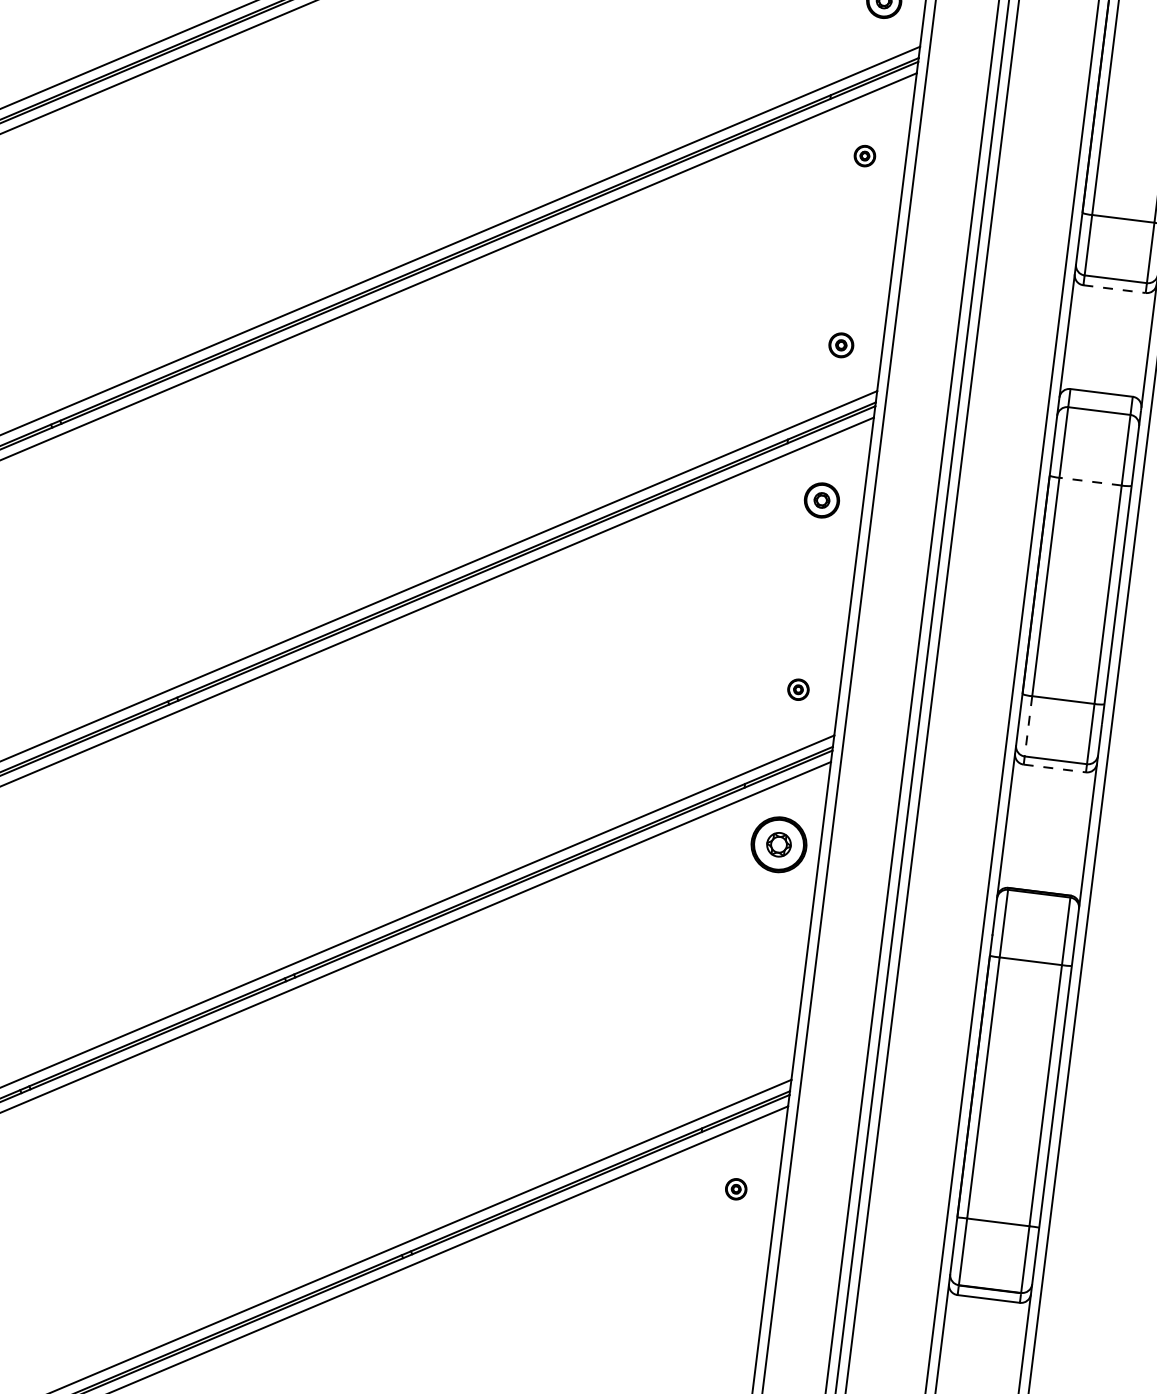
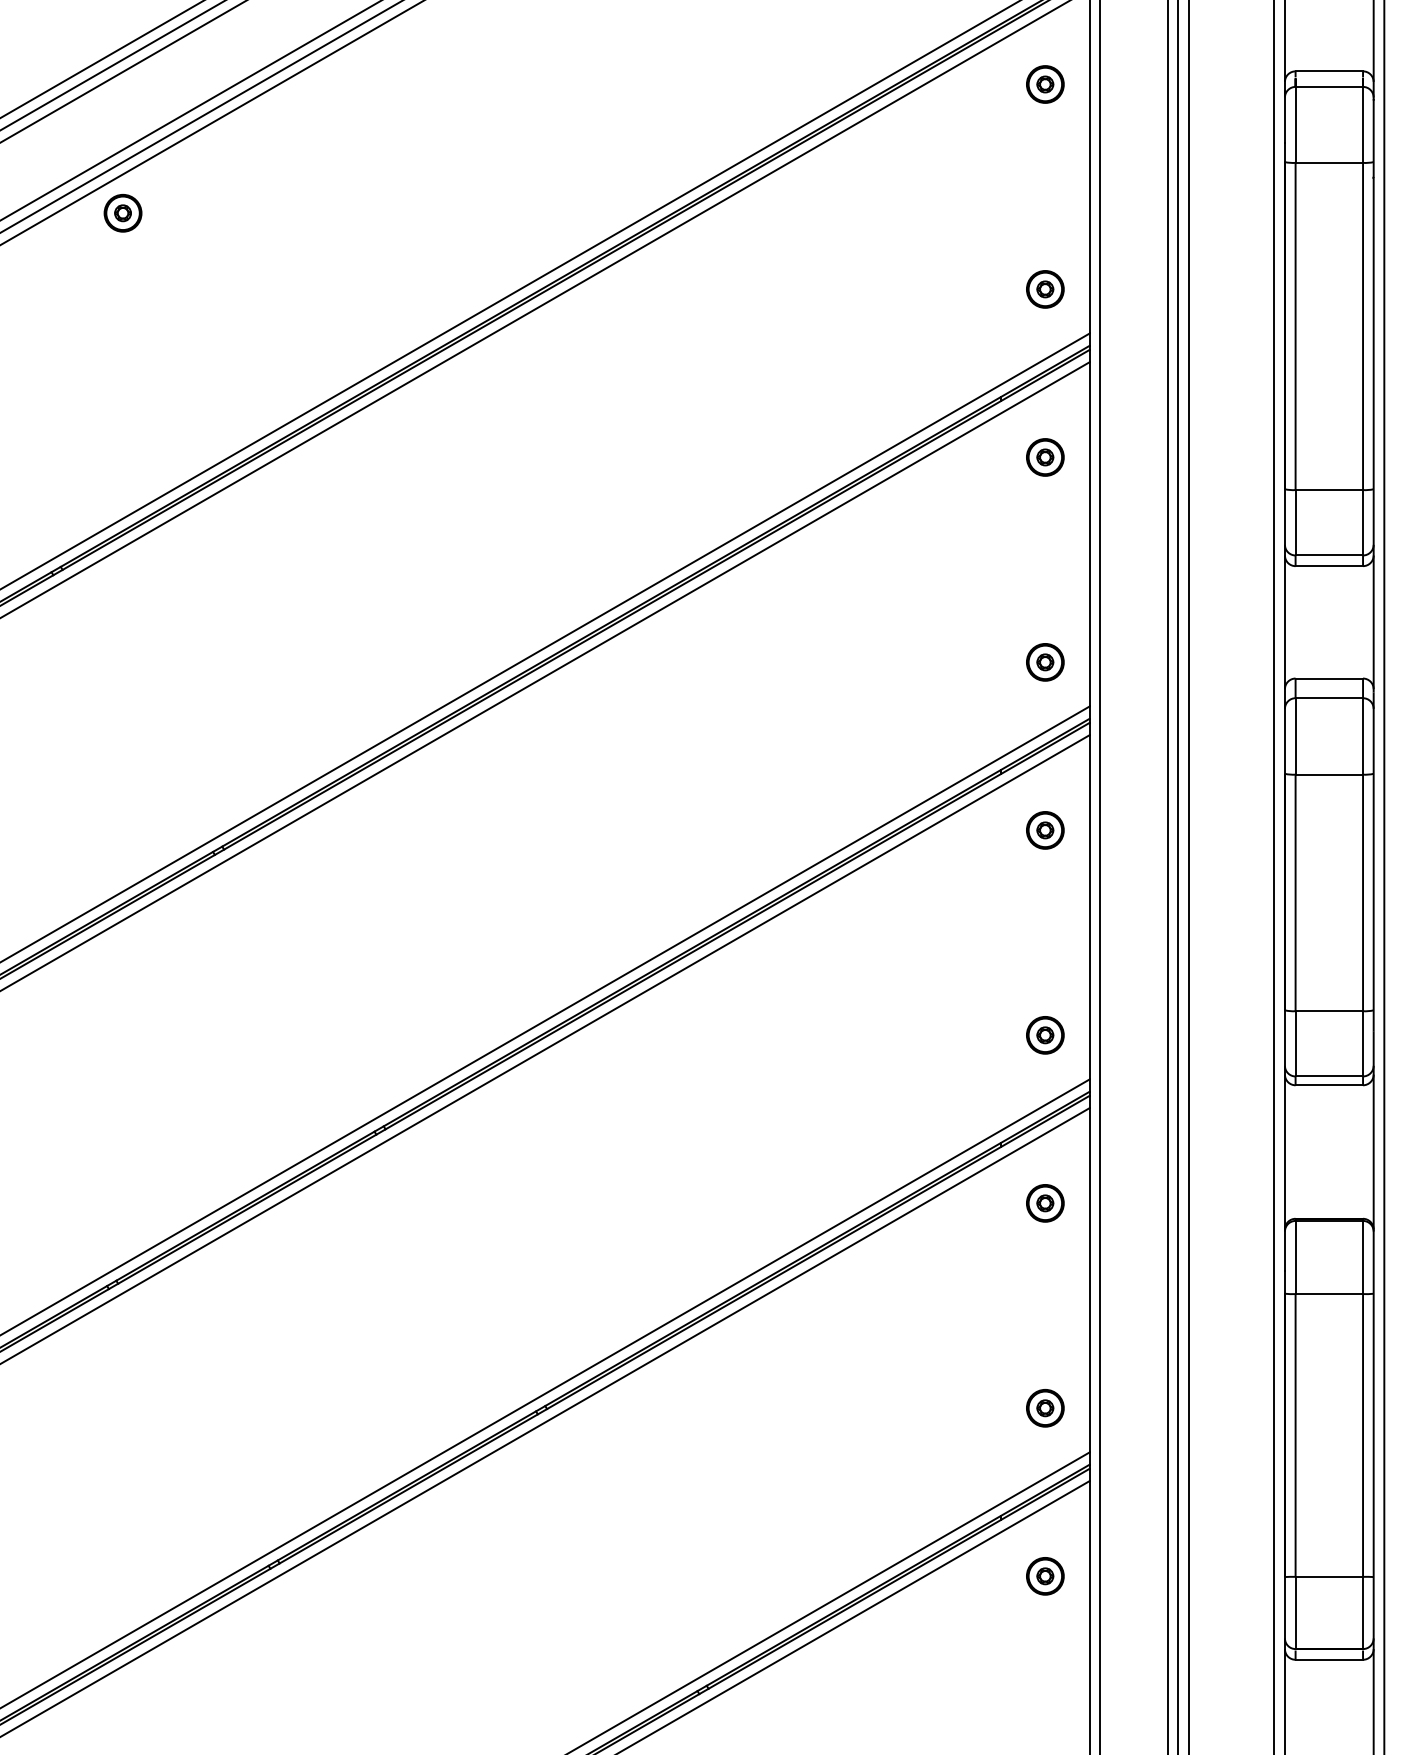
part: (865, 156) -> (1045, 457), size x1.67
line: (1114, 289) -> (1329, 566), dashed -> solid
part: (841, 345) -> (1045, 662), size x1.43
line: (1090, 481) -> (1329, 774), dashed -> solid
part: (798, 689) -> (1045, 1035), size x1.67
line: (1028, 726) -> (1295, 1043), dashed -> solid
line: (1055, 768) -> (1329, 1085), dashed -> solid
part: (779, 844) -> (1045, 1203), size x0.62
part: (755, 1034) -> (1045, 1408), added
part: (736, 1189) -> (1045, 1576), size x1.67

